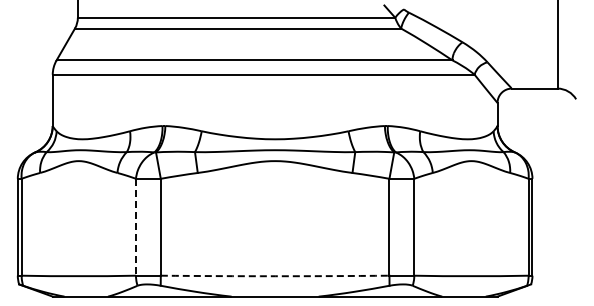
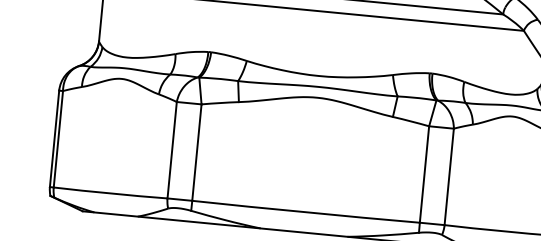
line: (135, 227) -> (171, 150), dashed -> solid
arc: (275, 276) -> (306, 212), dashed -> solid

